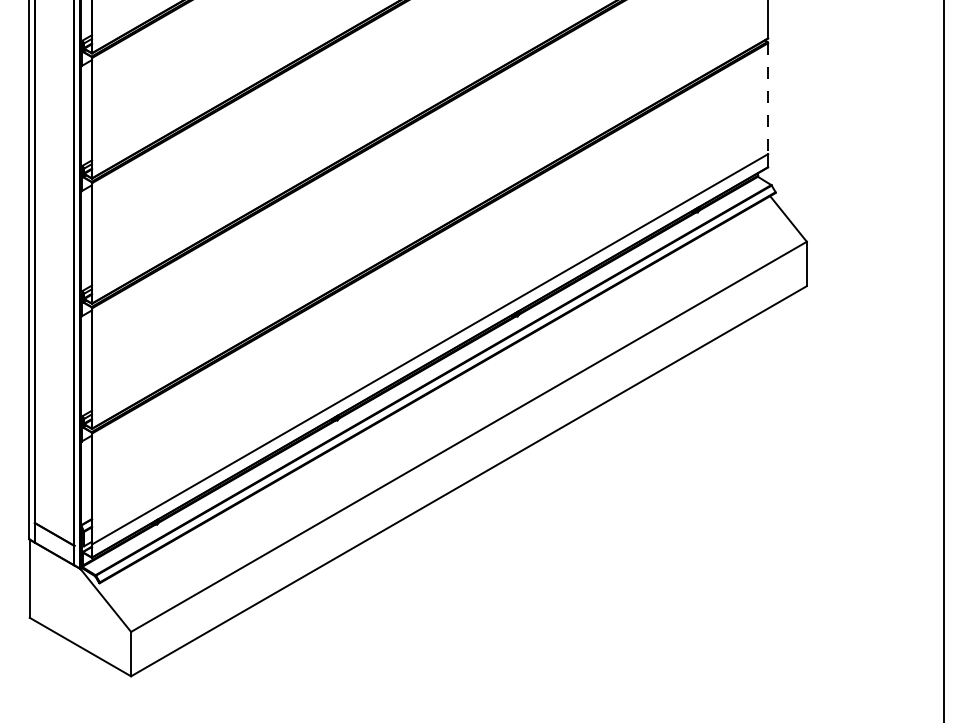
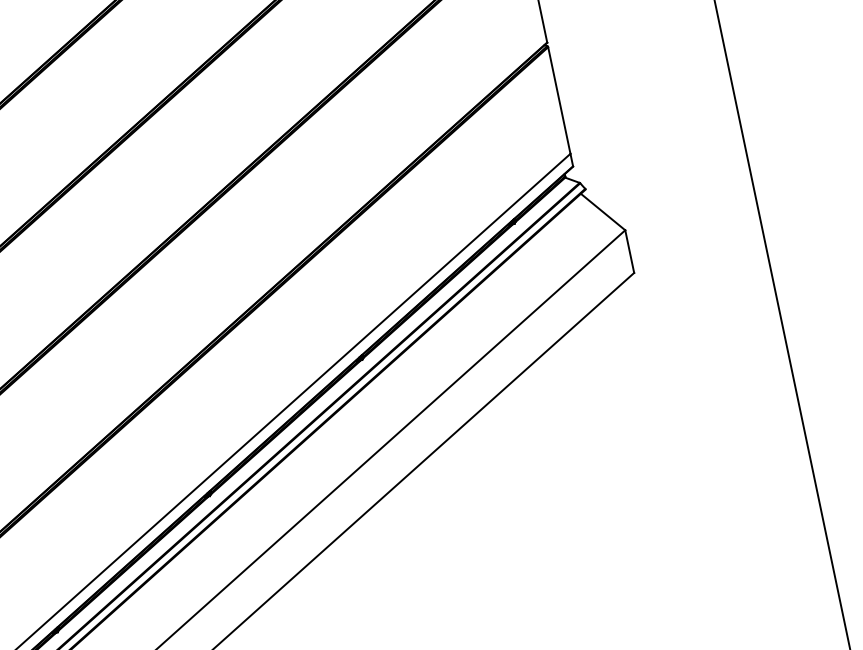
line: (768, 99) -> (559, 101), dashed -> solid

